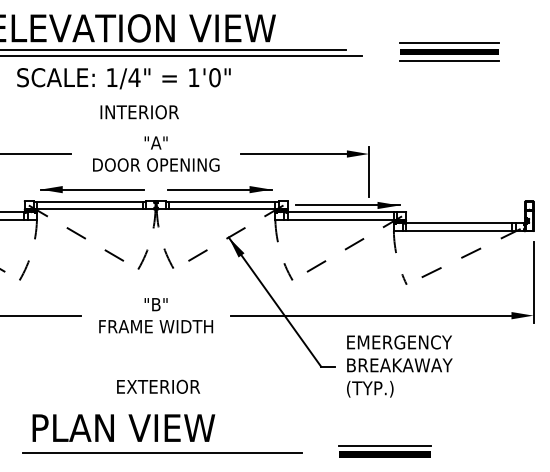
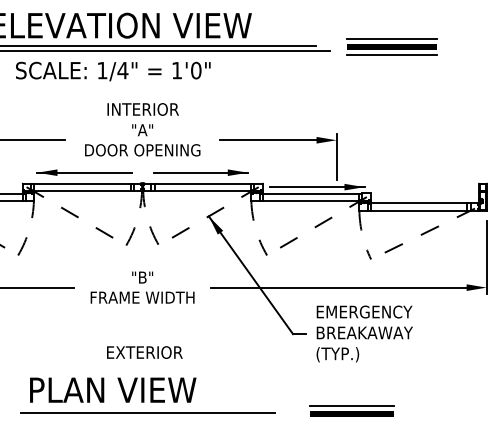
part: (449, 51) -> (391, 46), moved
text: (139, 112) -> (142, 109), moved

